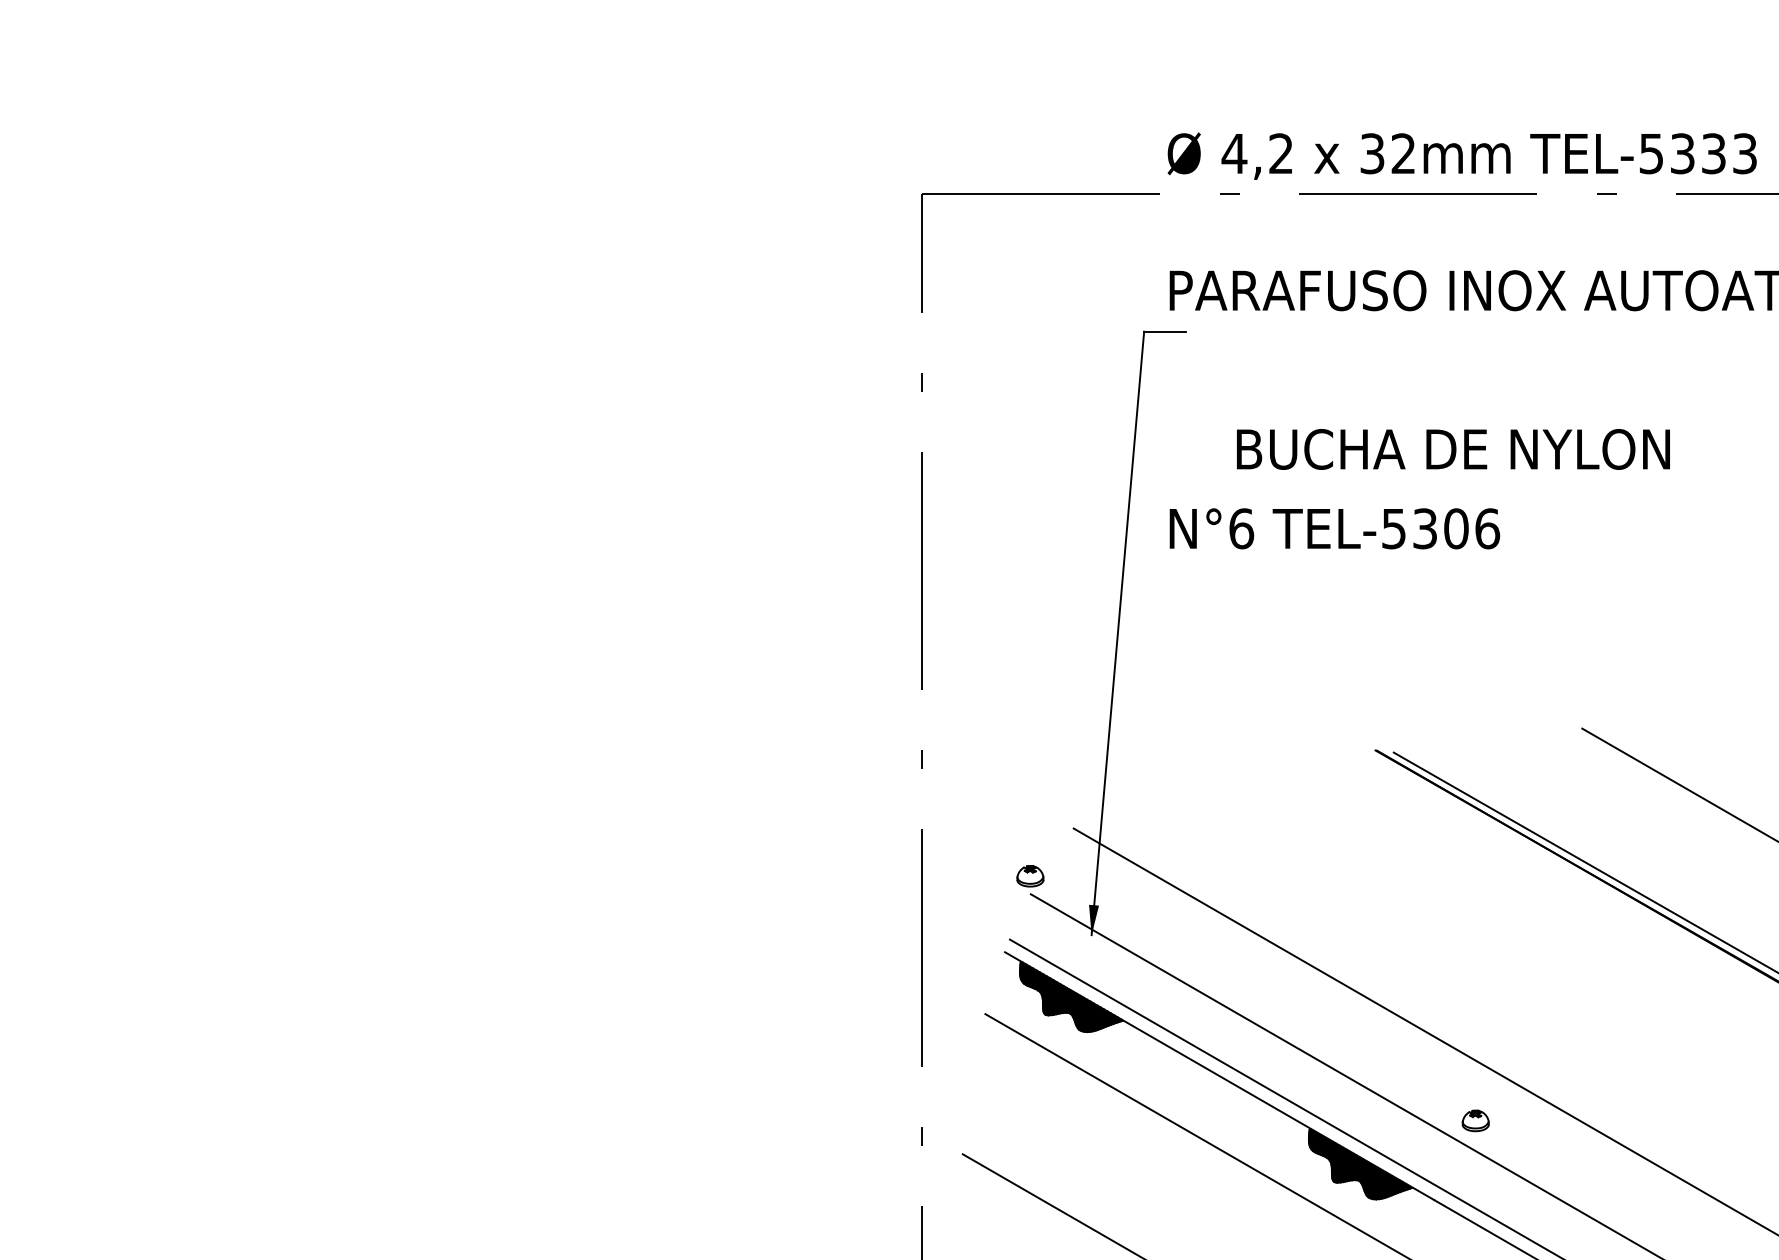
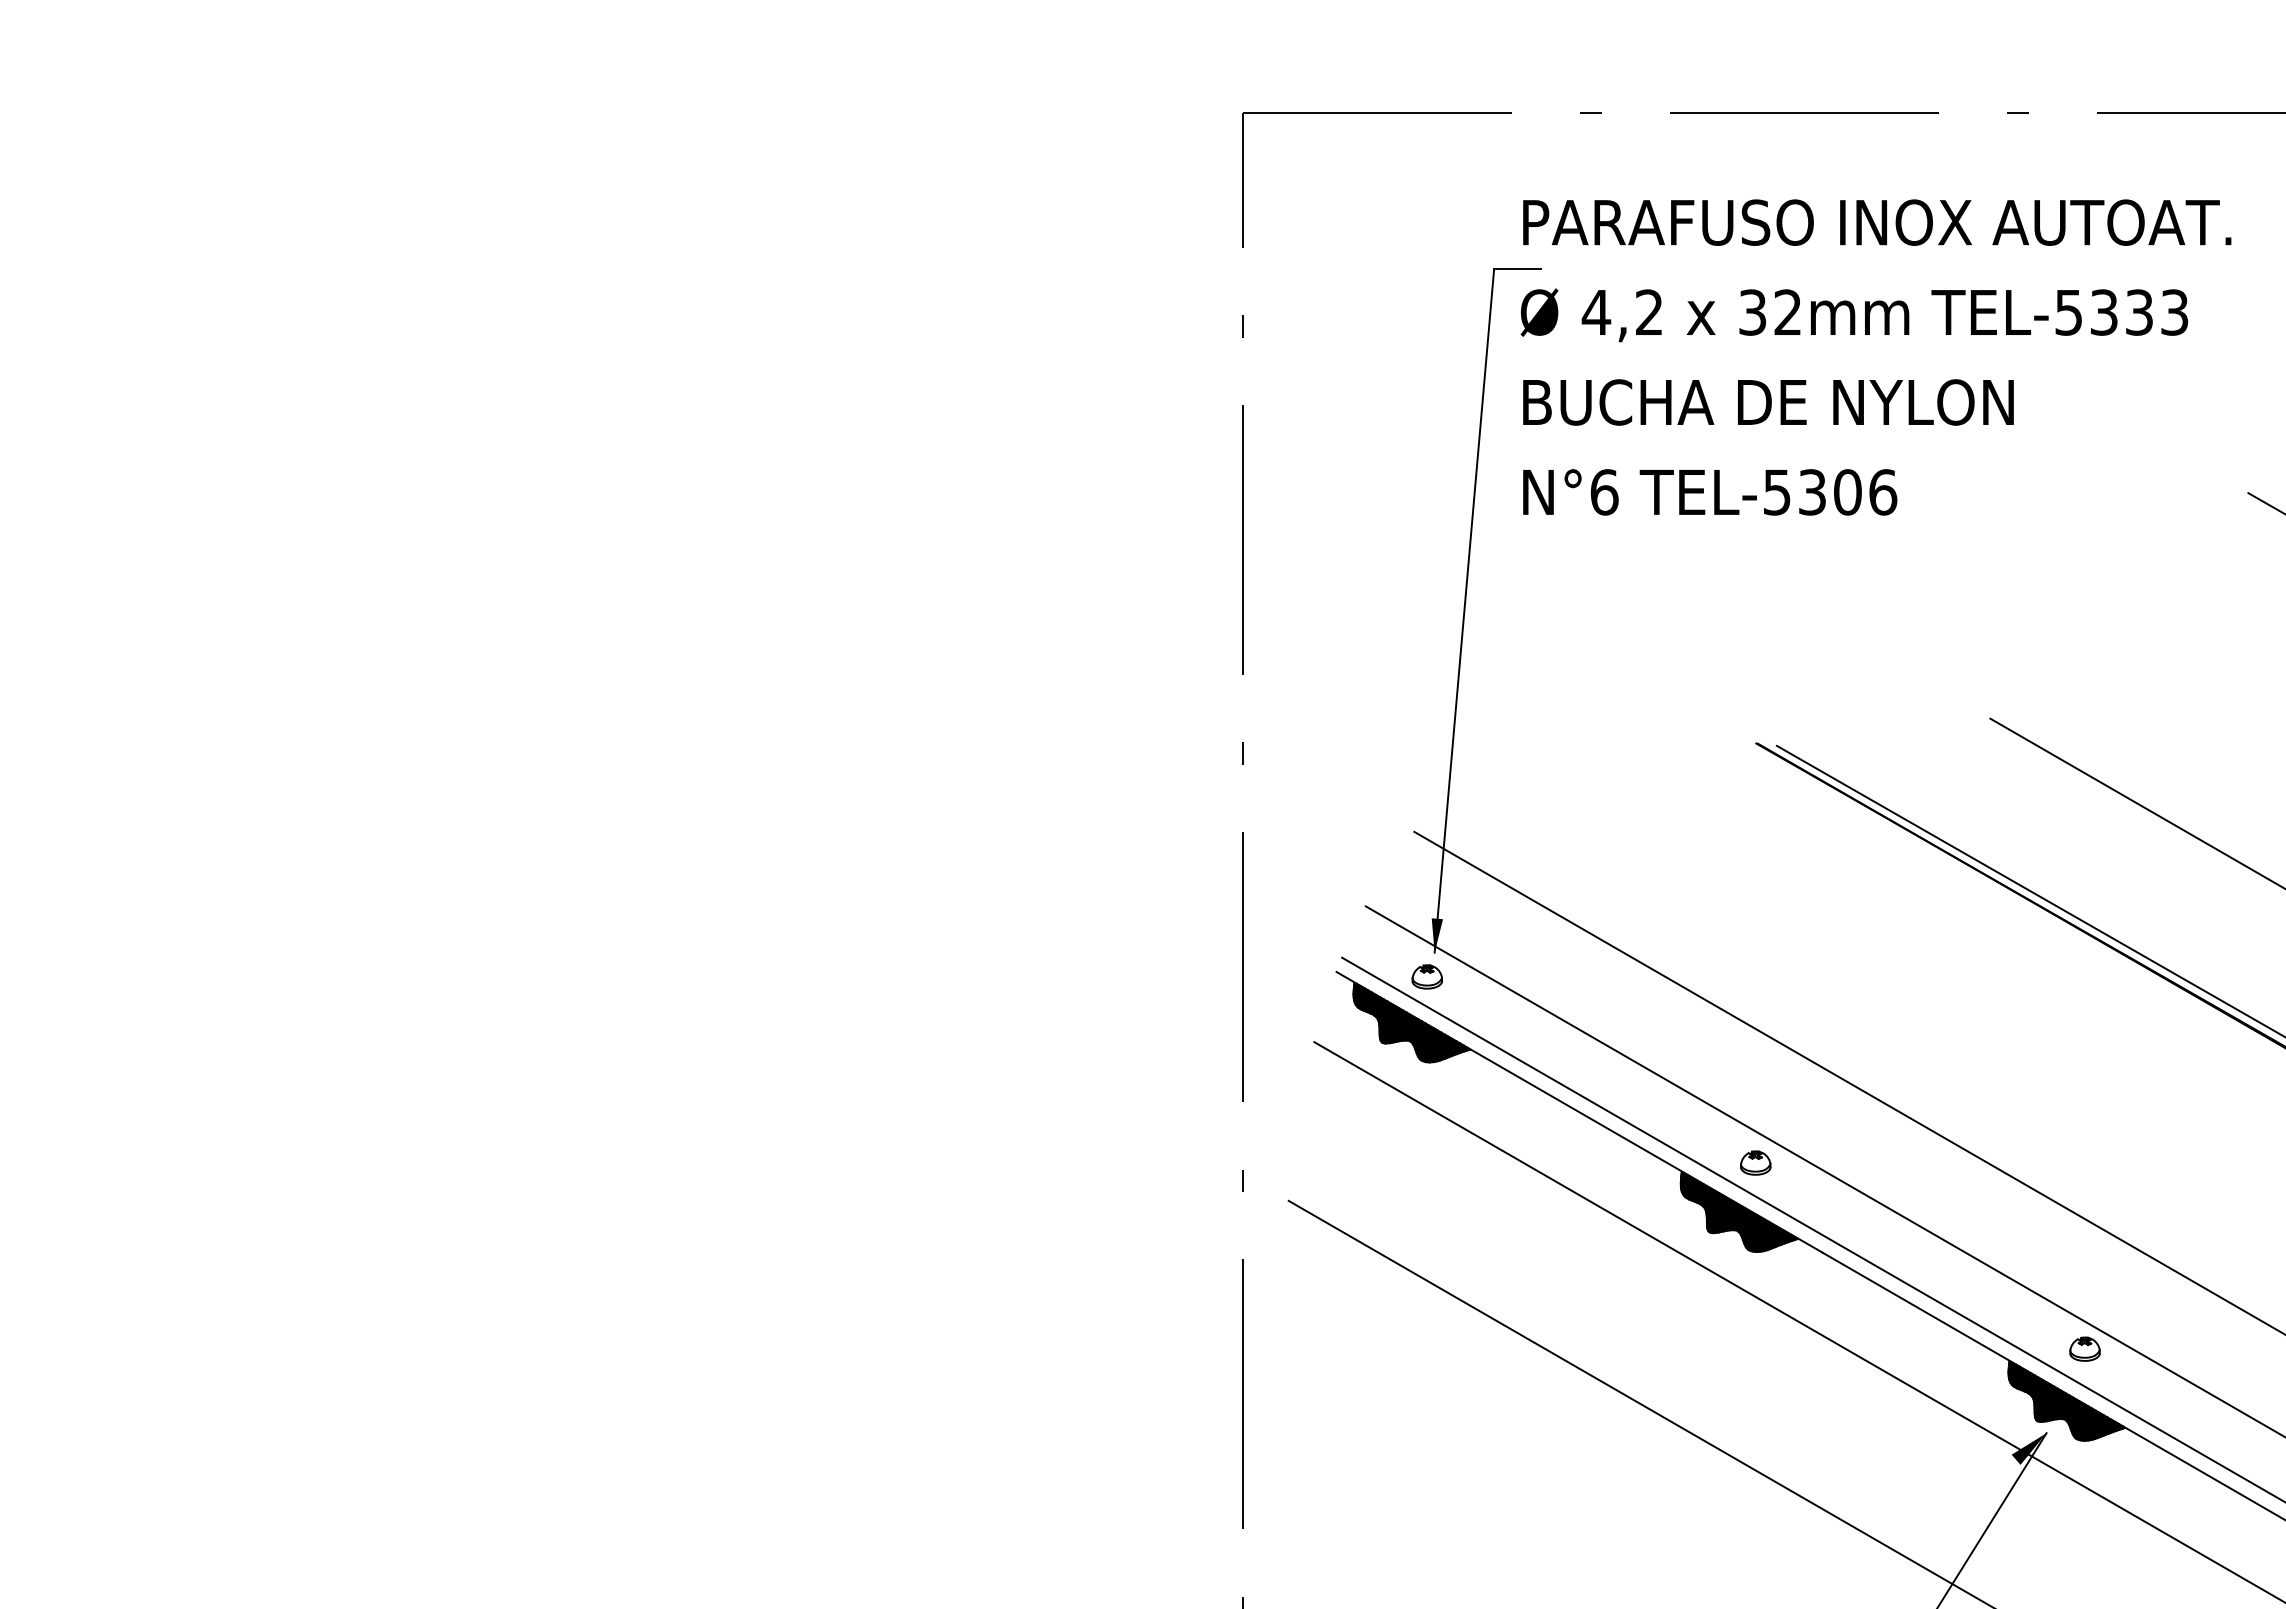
text: (1462, 156) -> (1854, 315), moved
text: (1453, 449) -> (1768, 402), moved
part: (1029, 875) -> (1426, 976), moved
part: (1475, 1120) -> (1755, 1162), moved

